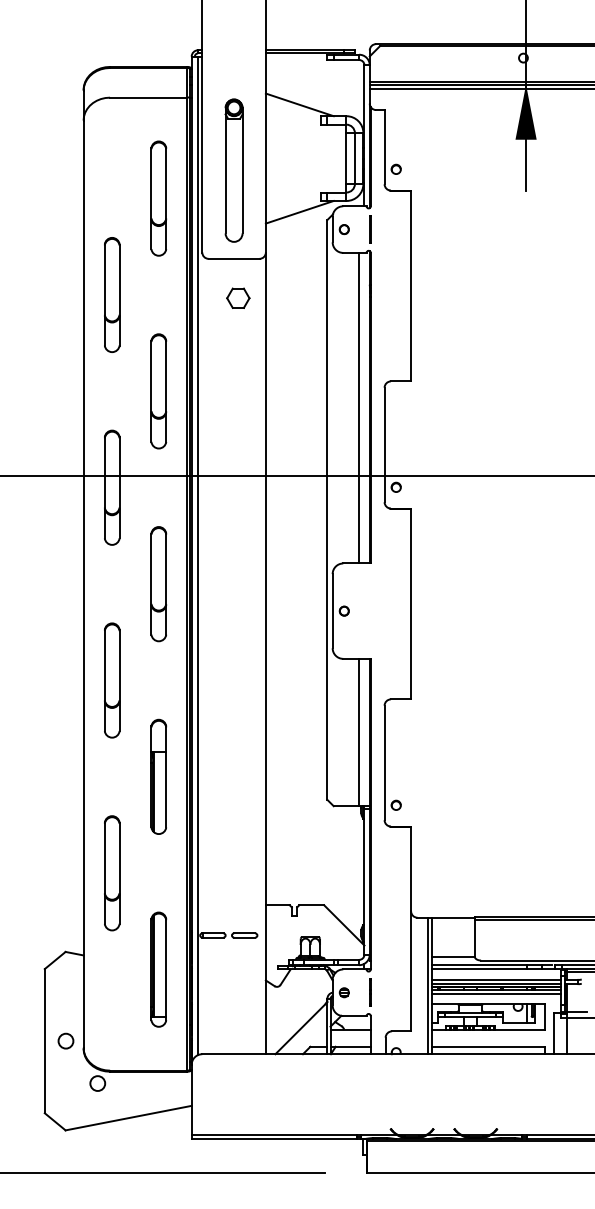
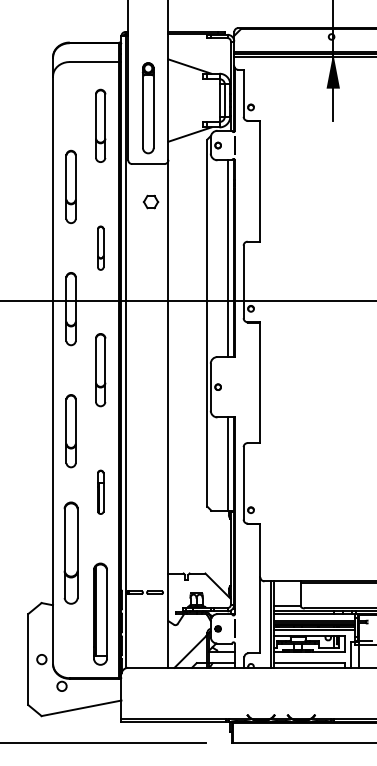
part: (237, 297) -> (150, 201), moved
part: (158, 392) -> (100, 248), size x0.6
part: (158, 777) -> (100, 492), size x0.6
part: (111, 873) -> (70, 553), size x1.4
part: (158, 970) -> (100, 614), size x1.4

